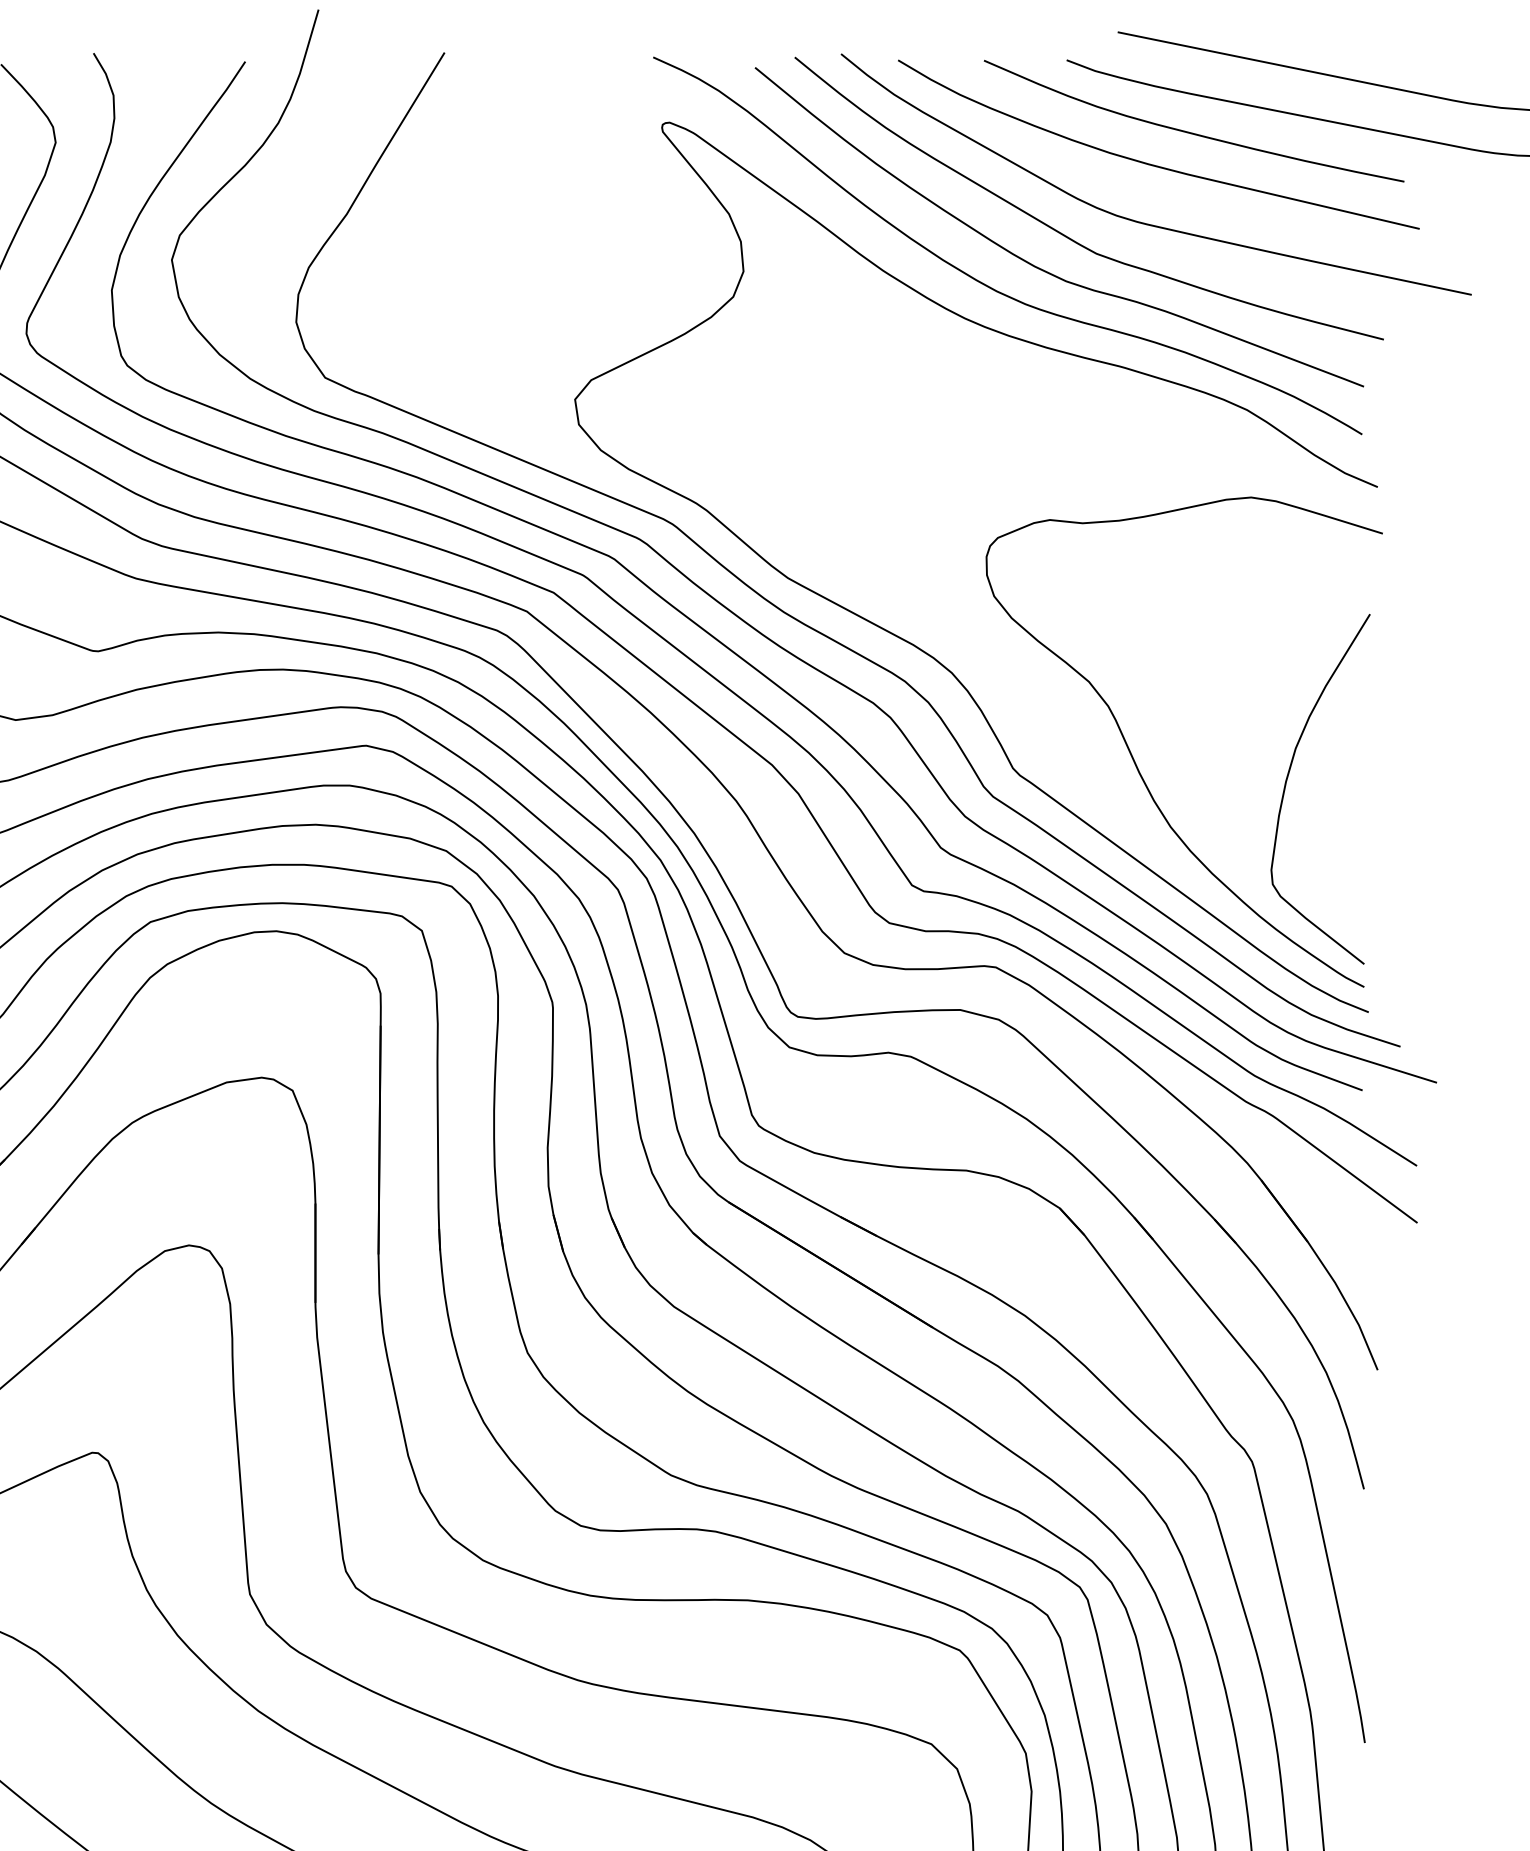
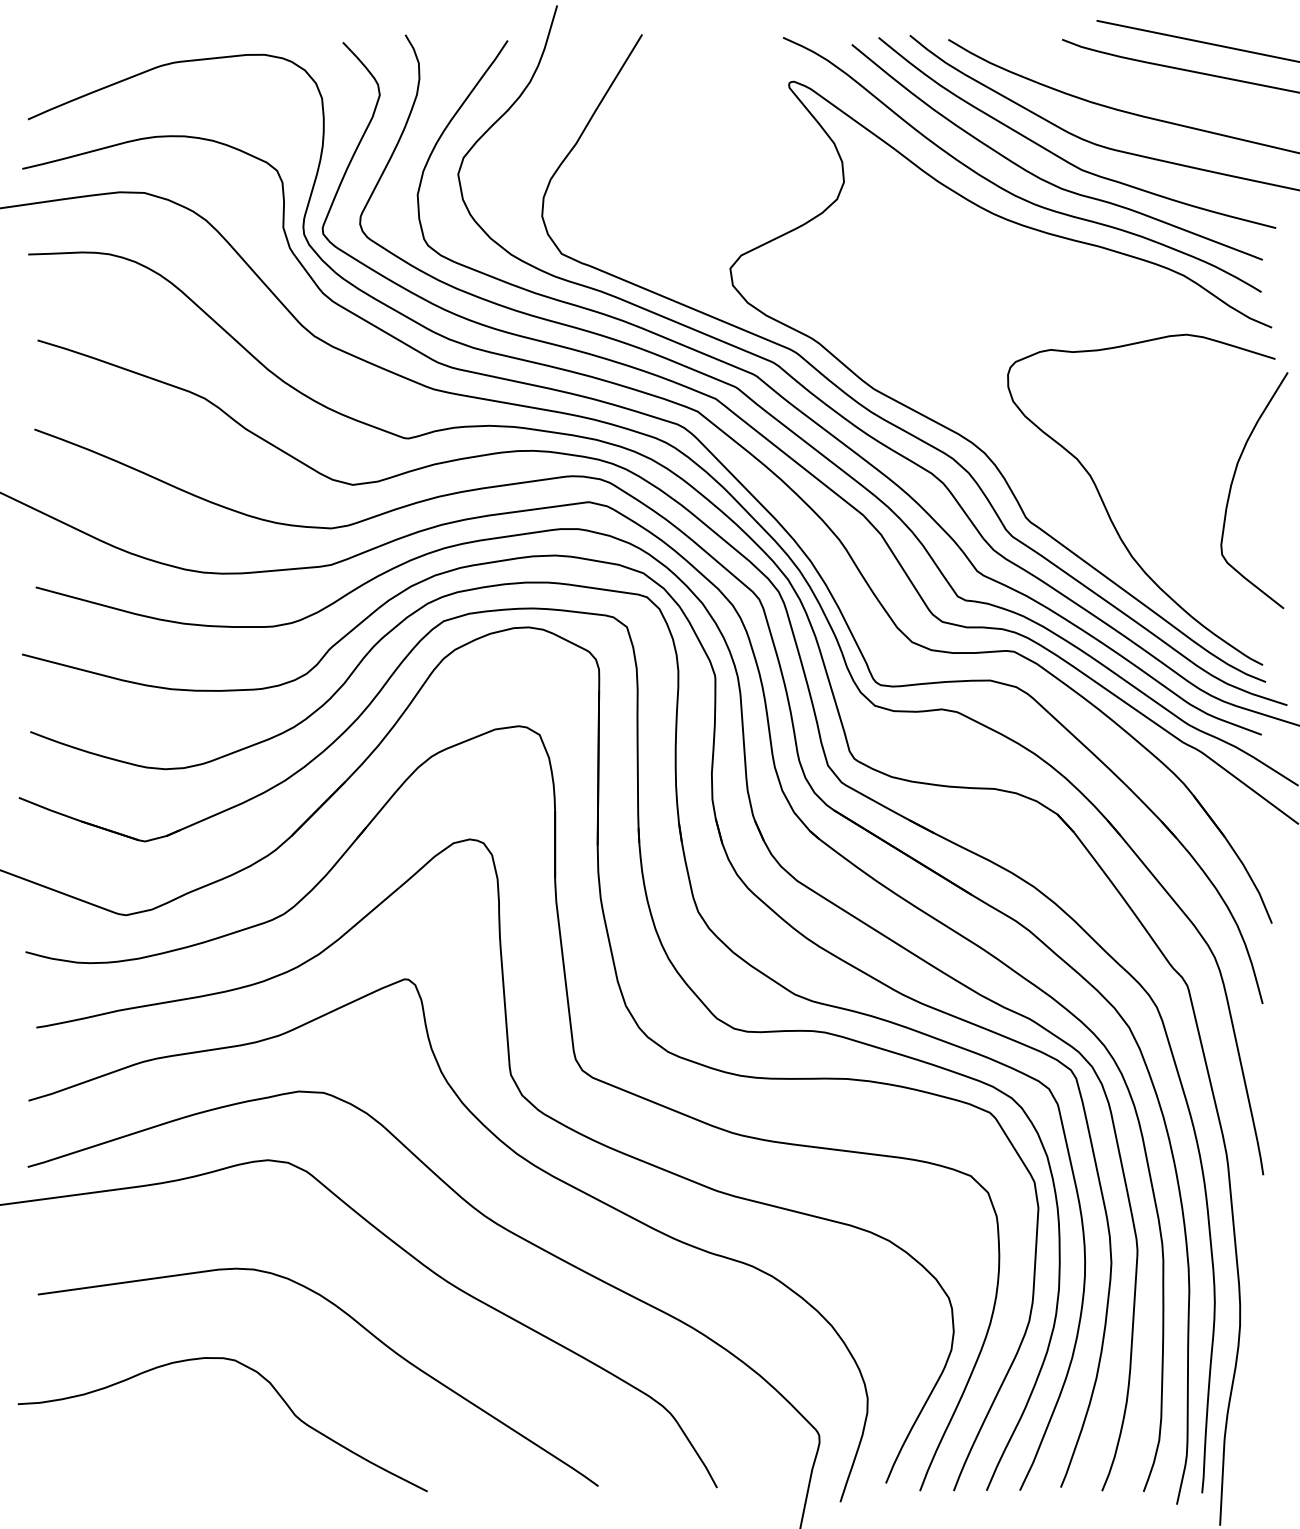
curve: (1190, 131) -> (1145, 87), removed
curve: (1288, 781) -> (1232, 485), moved

